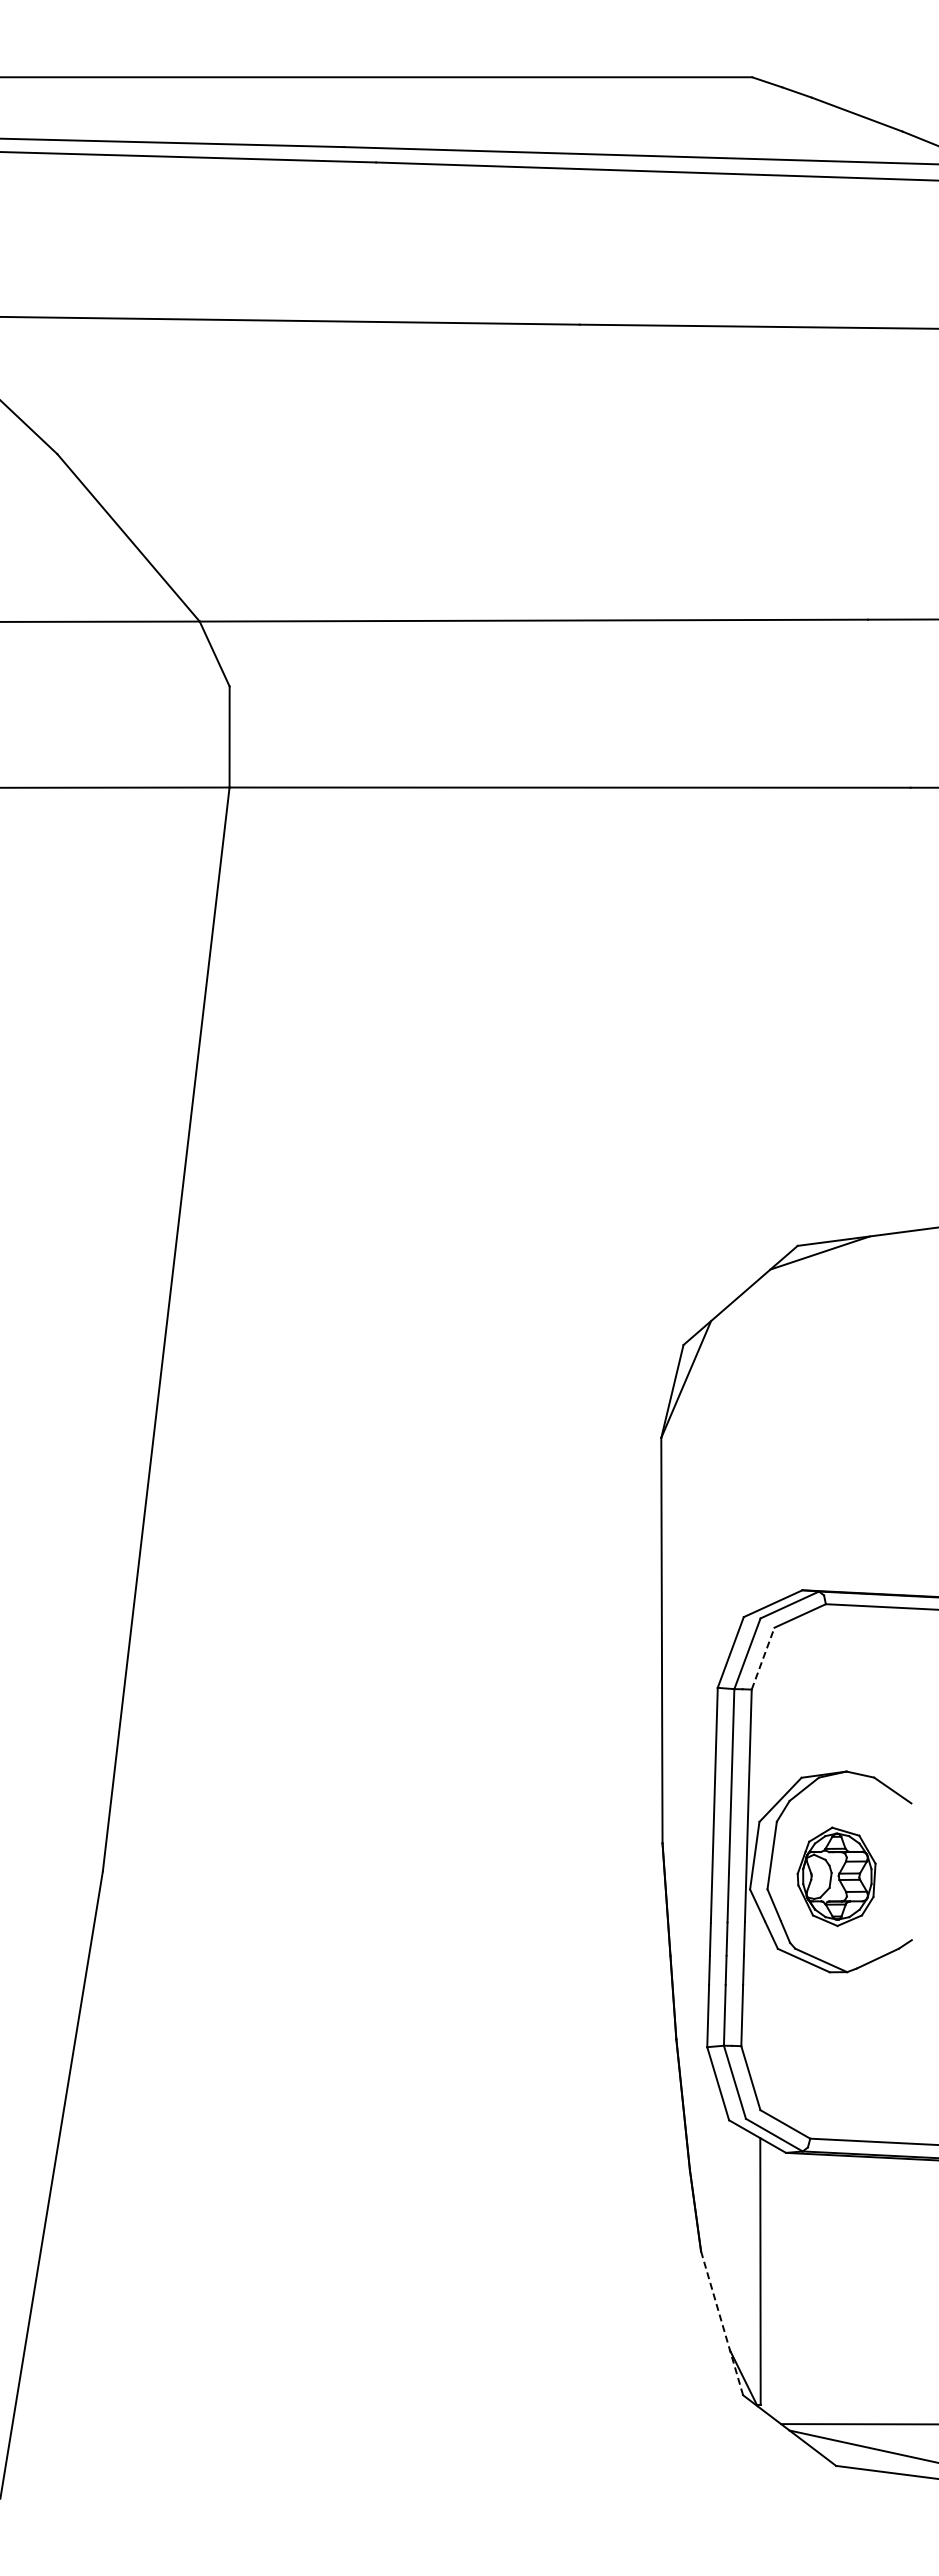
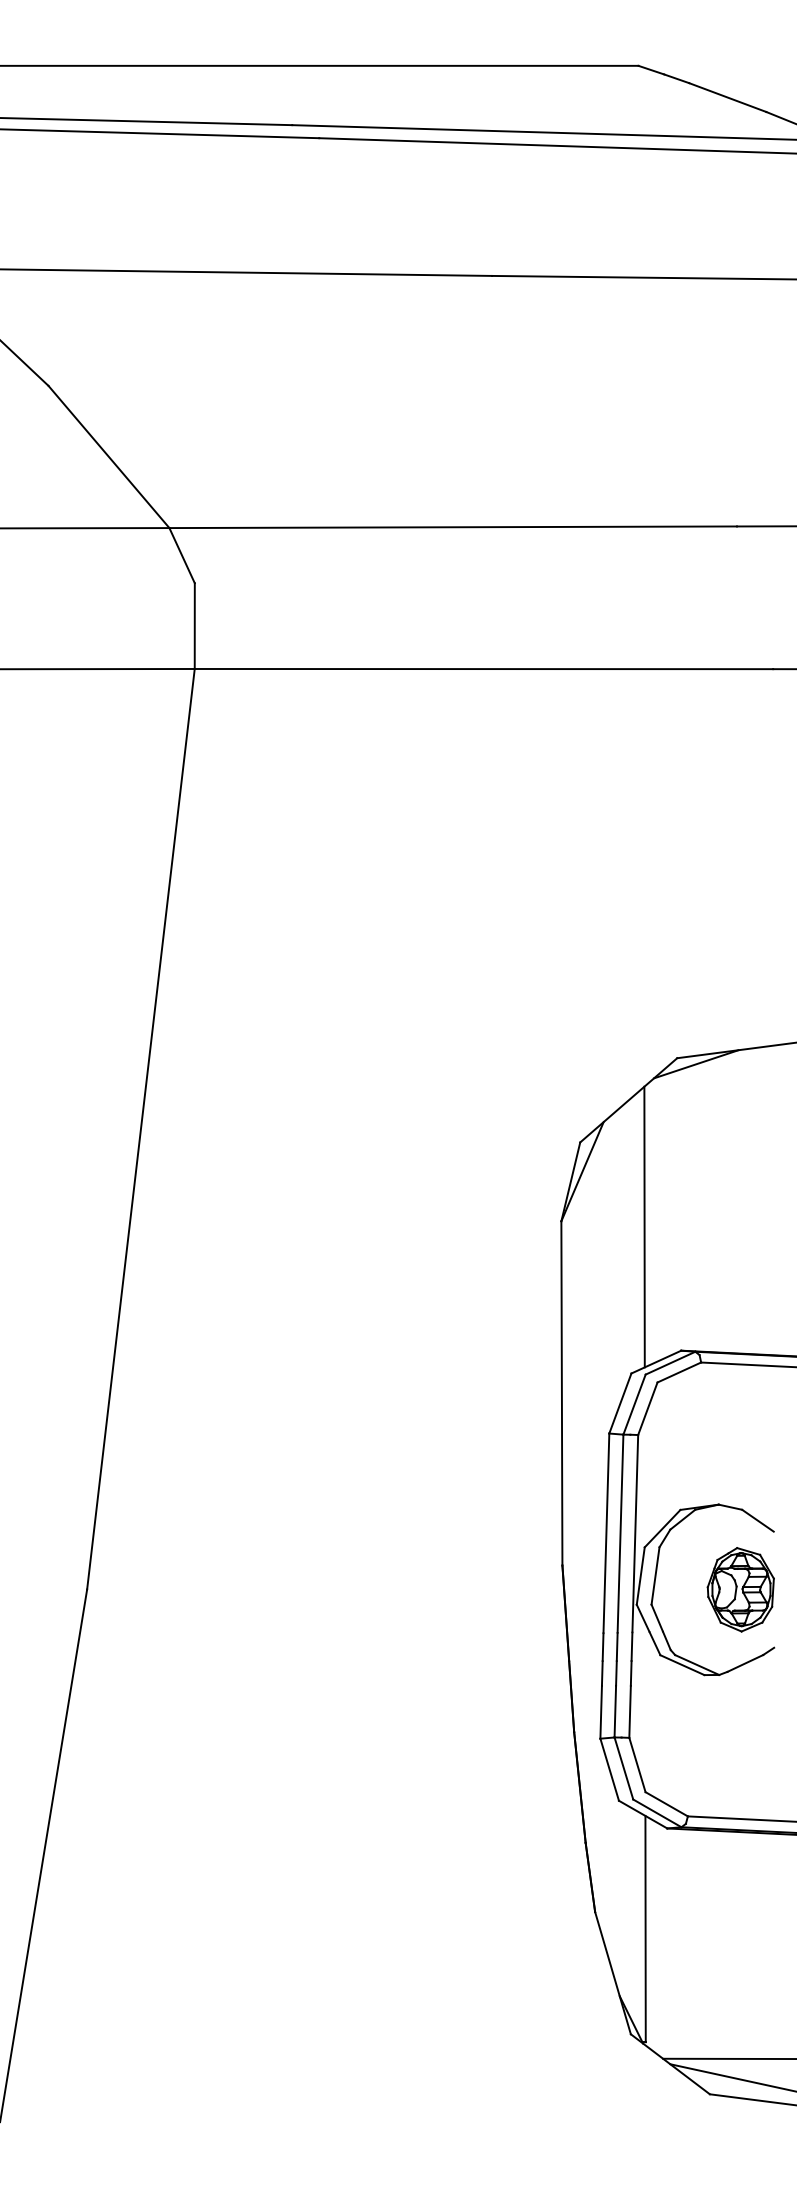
line: (759, 1444) -> (644, 1226), added
line: (763, 1658) -> (648, 1408), dashed -> solid
part: (836, 1876) -> (740, 1589), moved
line: (722, 2323) -> (613, 1973), dashed -> solid

